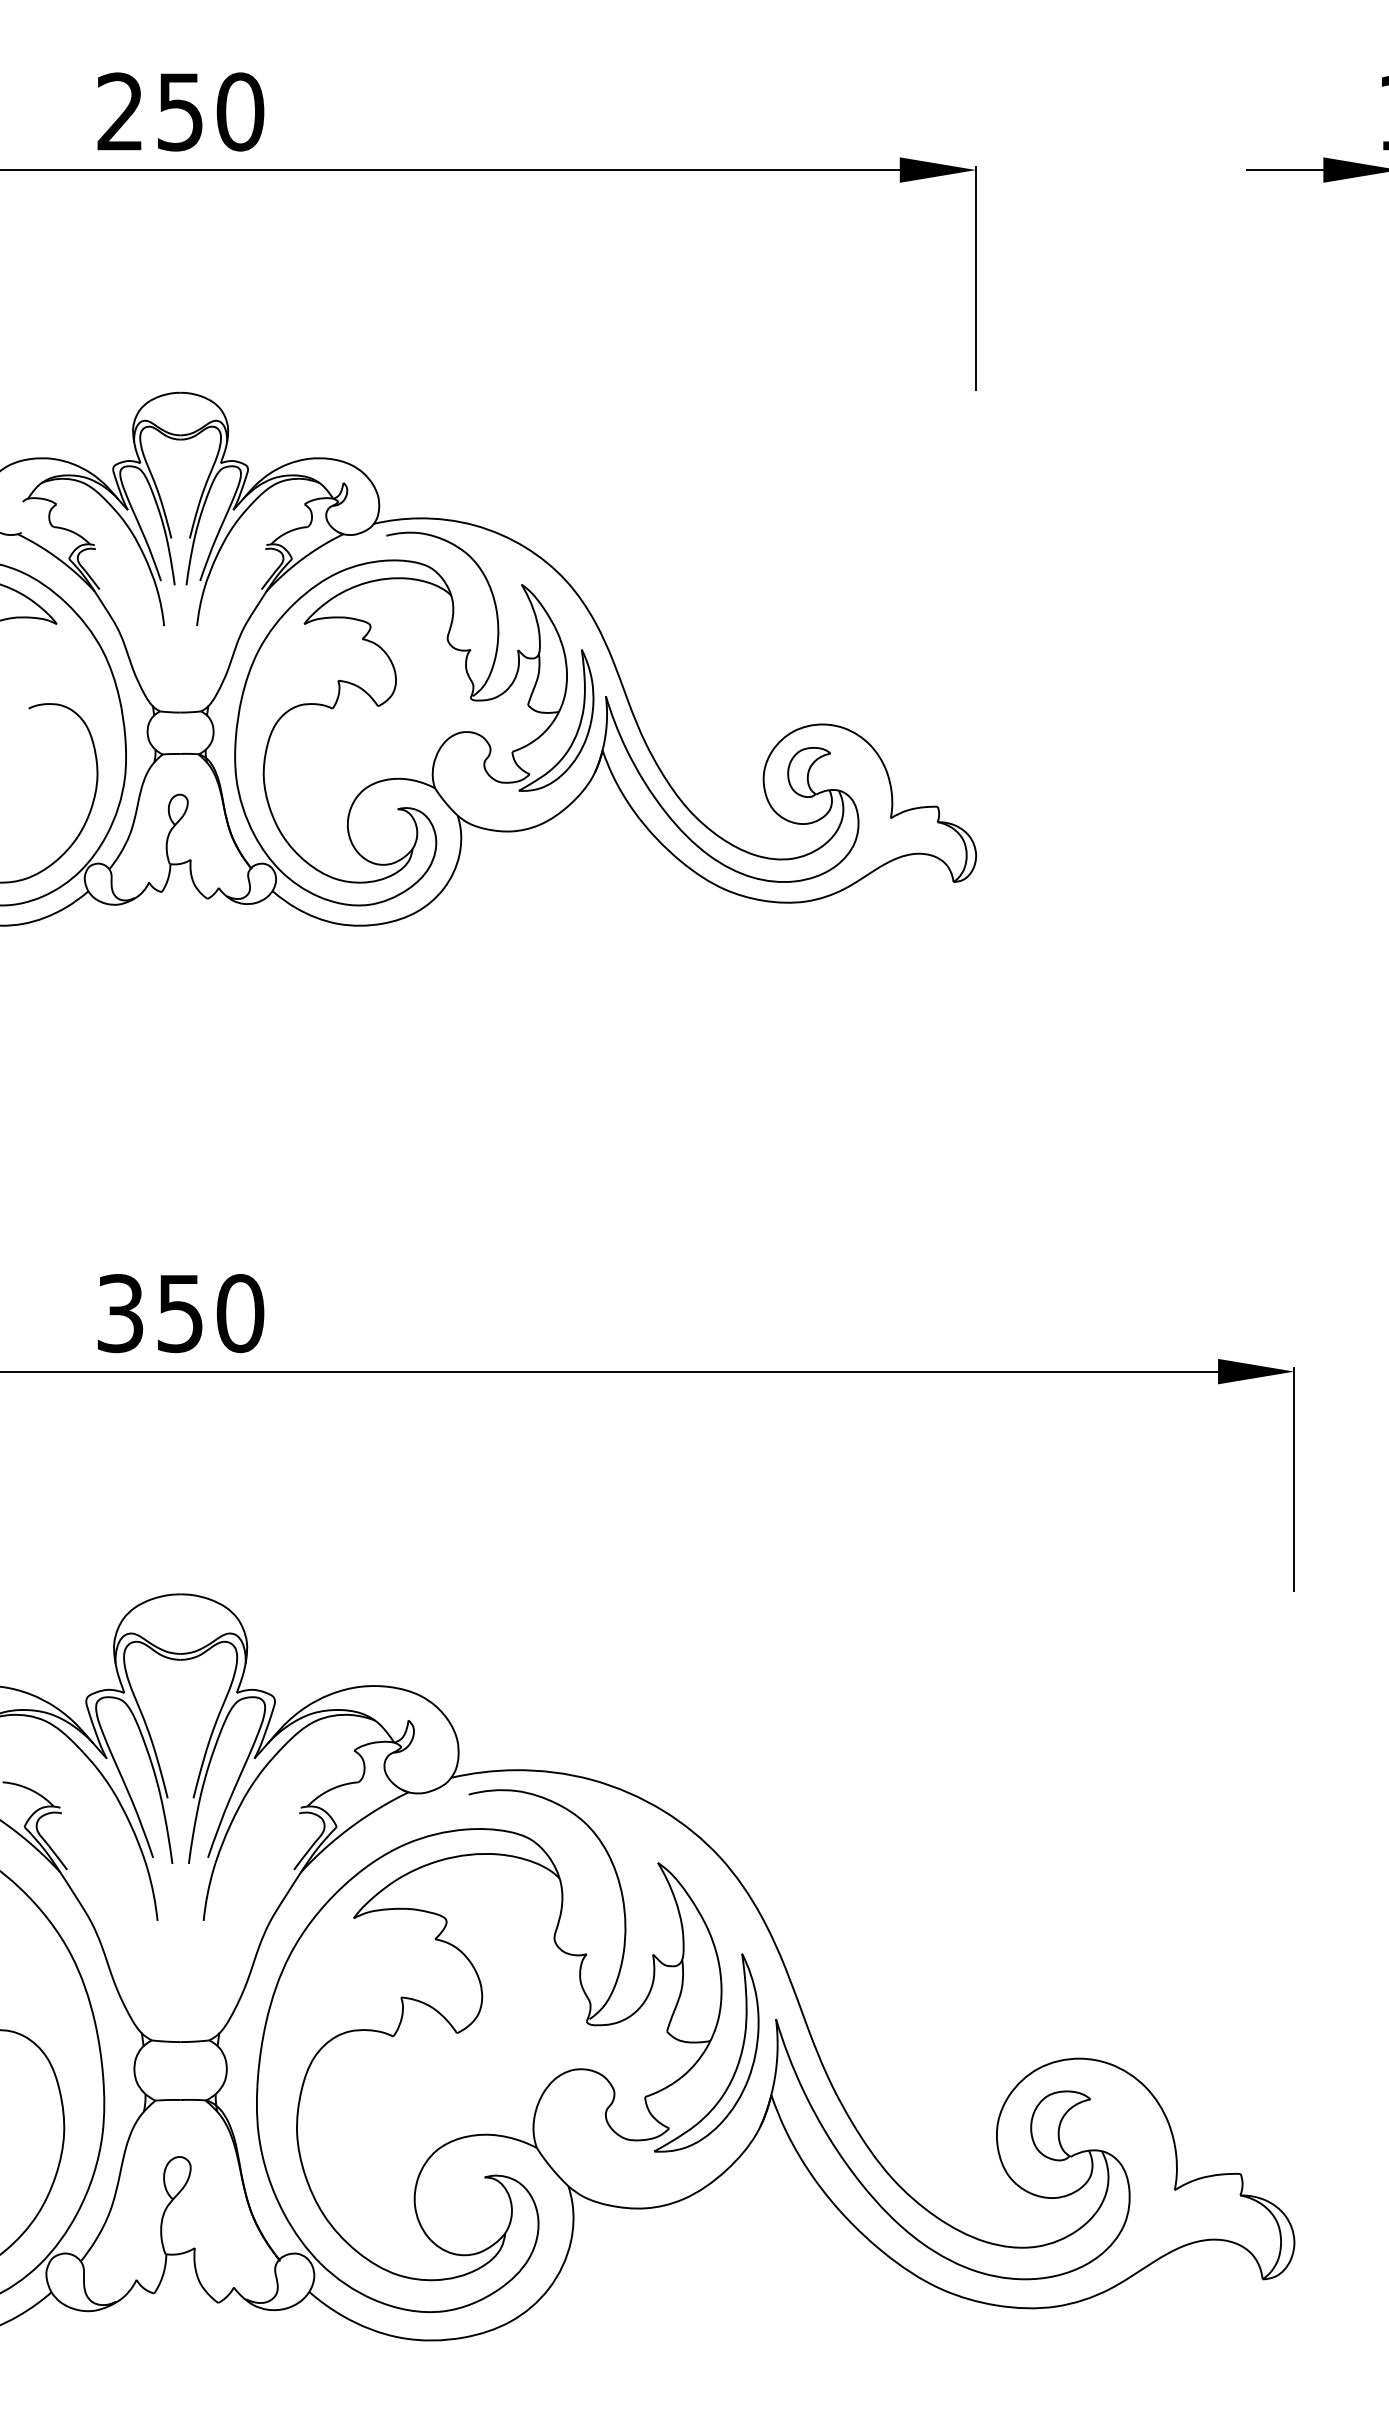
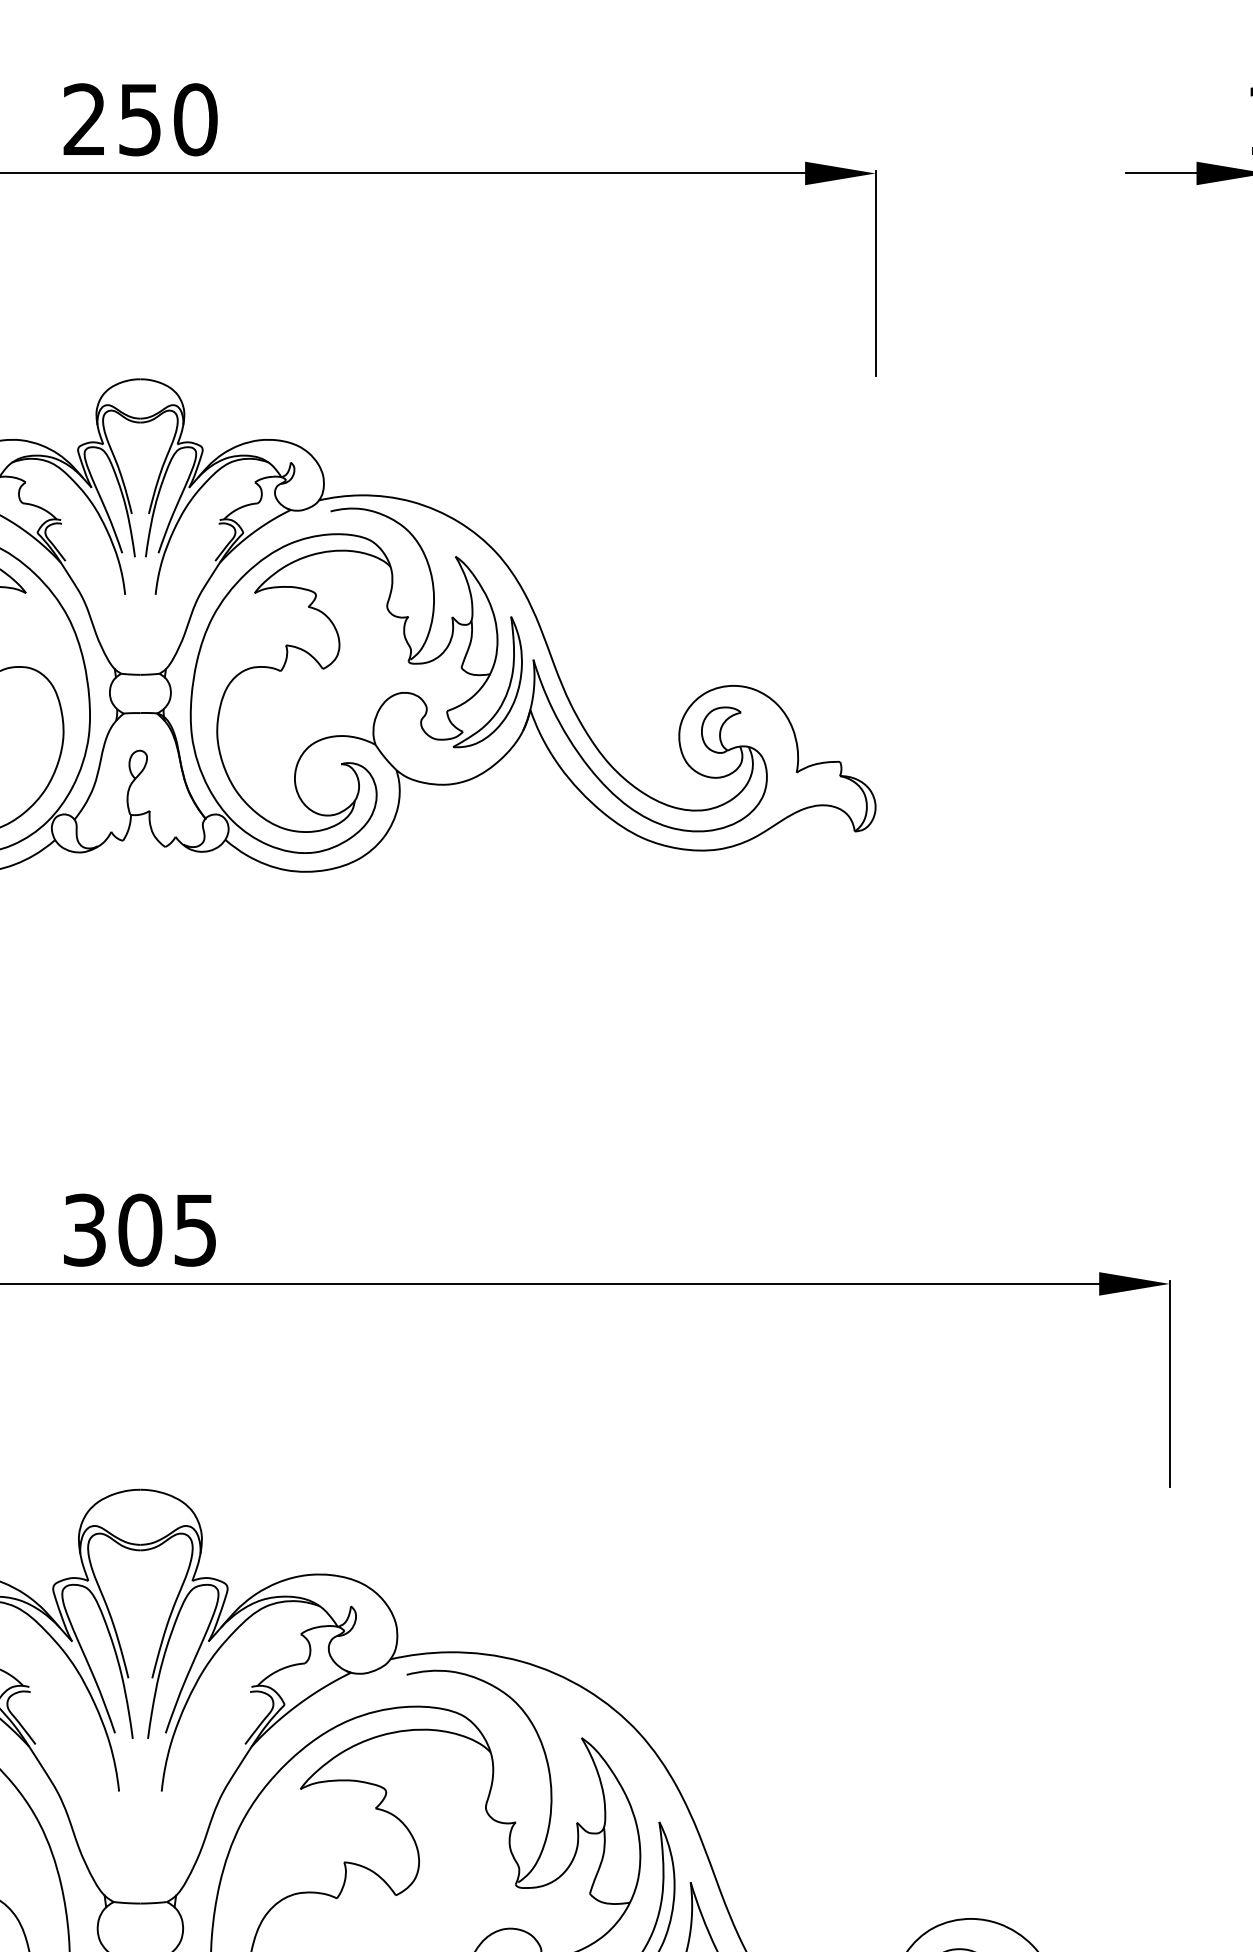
text: (210, 1313) -> (168, 1230), 350 -> 305

